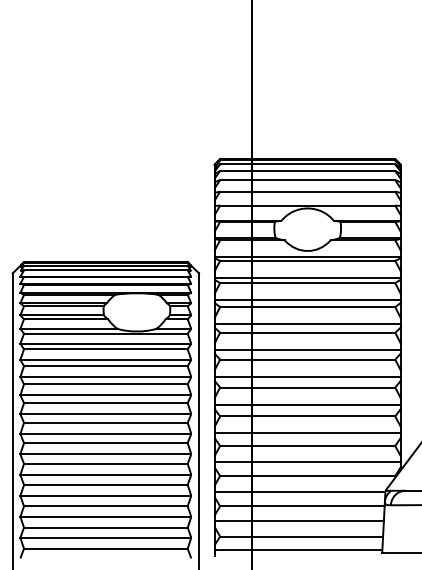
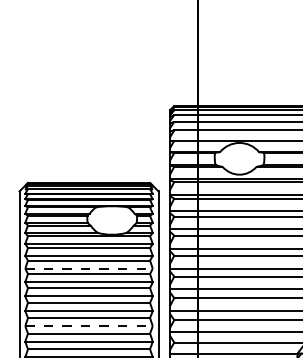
line: (106, 377) -> (89, 269), solid -> dashed
line: (106, 454) -> (89, 326), solid -> dashed

